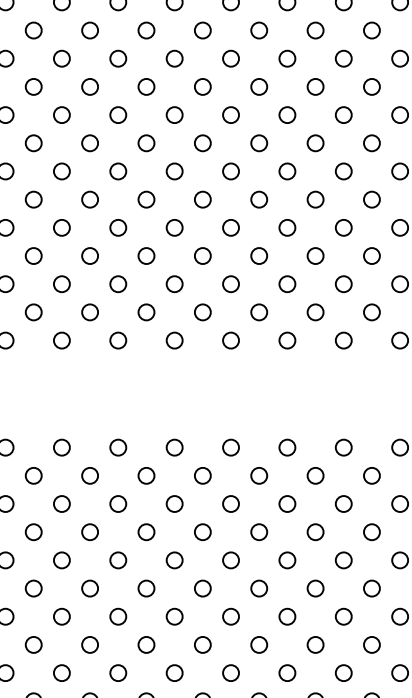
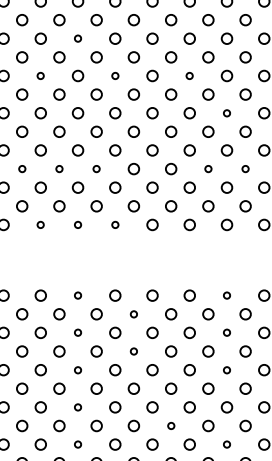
circle: (117, 58) -> (77, 38), size x0.6
circle: (61, 114) -> (40, 75), size x0.6
circle: (174, 114) -> (115, 75), size x0.6
circle: (286, 114) -> (189, 75), size x0.6
circle: (342, 171) -> (226, 113), size x0.6
circle: (34, 255) -> (22, 168), size x0.6
circle: (90, 255) -> (59, 168), size x0.6
circle: (146, 255) -> (96, 168), size x0.6
circle: (315, 255) -> (208, 168), size x0.6
circle: (371, 255) -> (245, 168), size x0.6
circle: (61, 339) -> (40, 224), size x0.6
circle: (117, 339) -> (77, 224), size x0.6
circle: (174, 339) -> (115, 224), size x0.6
circle: (117, 447) -> (77, 295), size x0.6
circle: (342, 447) -> (226, 295), size x0.6
circle: (202, 476) -> (133, 314), size x0.6
circle: (117, 503) -> (77, 332), size x0.6
circle: (342, 503) -> (226, 332), size x0.6
circle: (202, 532) -> (133, 351), size x0.6
circle: (117, 560) -> (77, 370), size x0.6
circle: (342, 560) -> (226, 370), size x0.6
circle: (117, 616) -> (77, 407), size x0.6
circle: (259, 644) -> (171, 425), size x0.6
circle: (117, 672) -> (77, 444), size x0.6
circle: (342, 672) -> (226, 444), size x0.6

